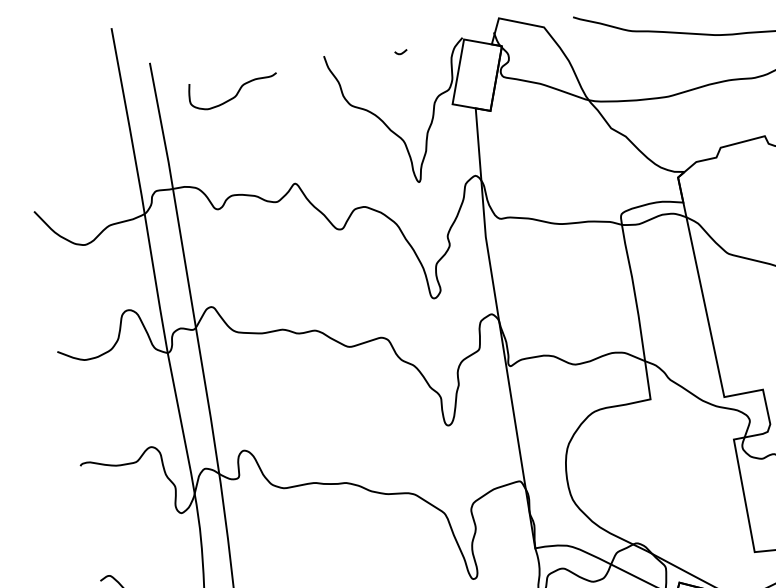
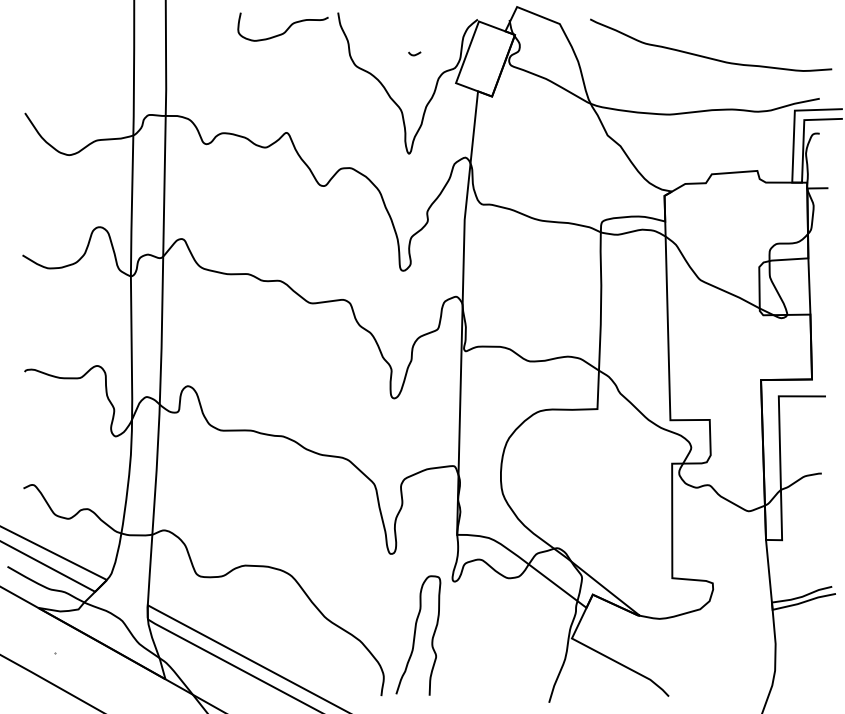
curve: (401, 53) -> (414, 54), moved
curve: (237, 92) -> (286, 29), moved

